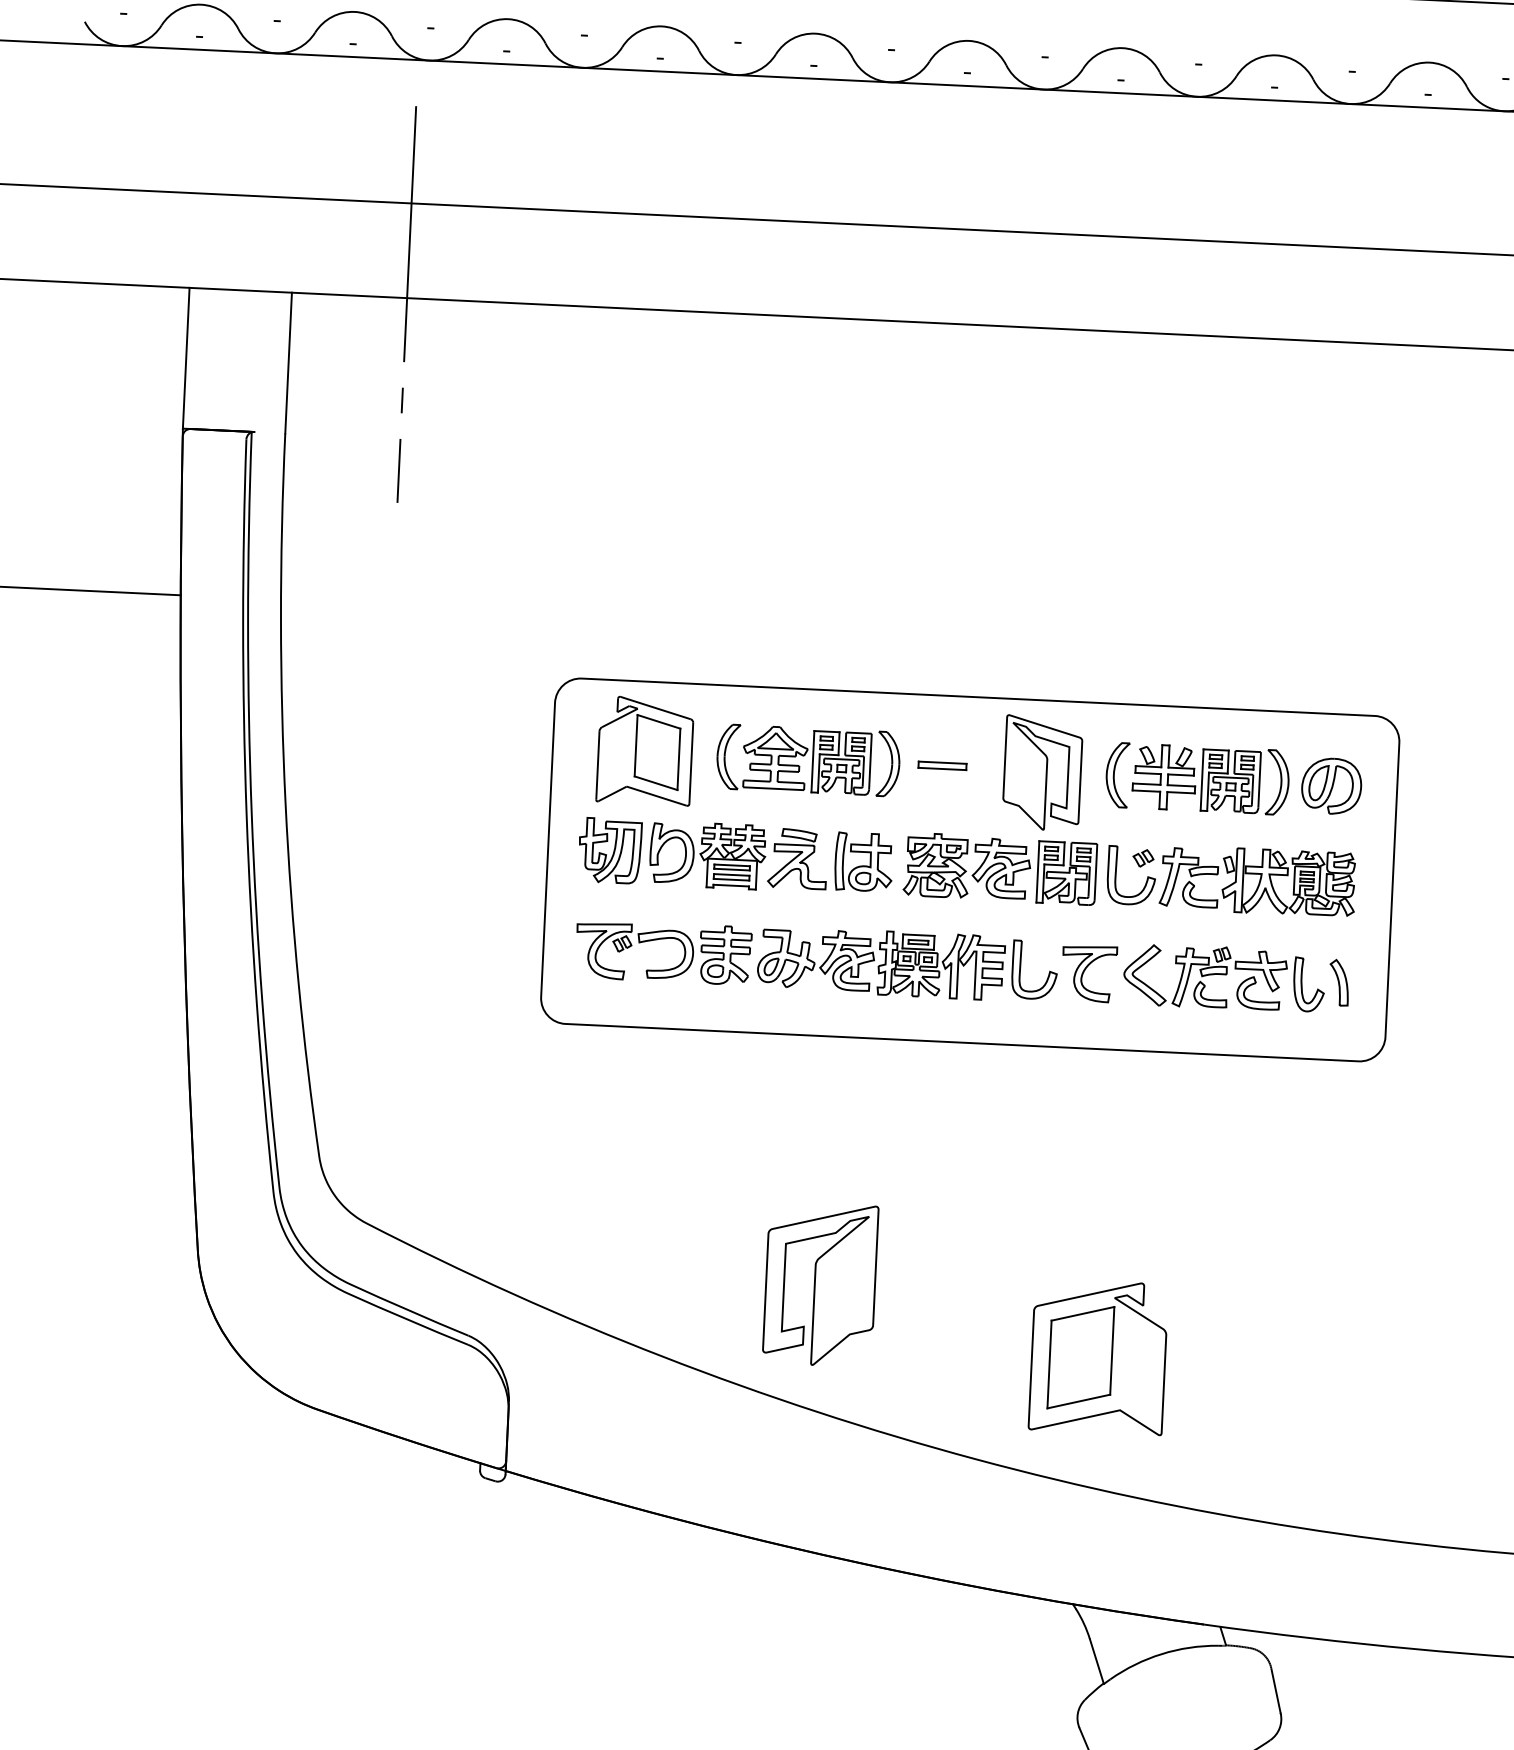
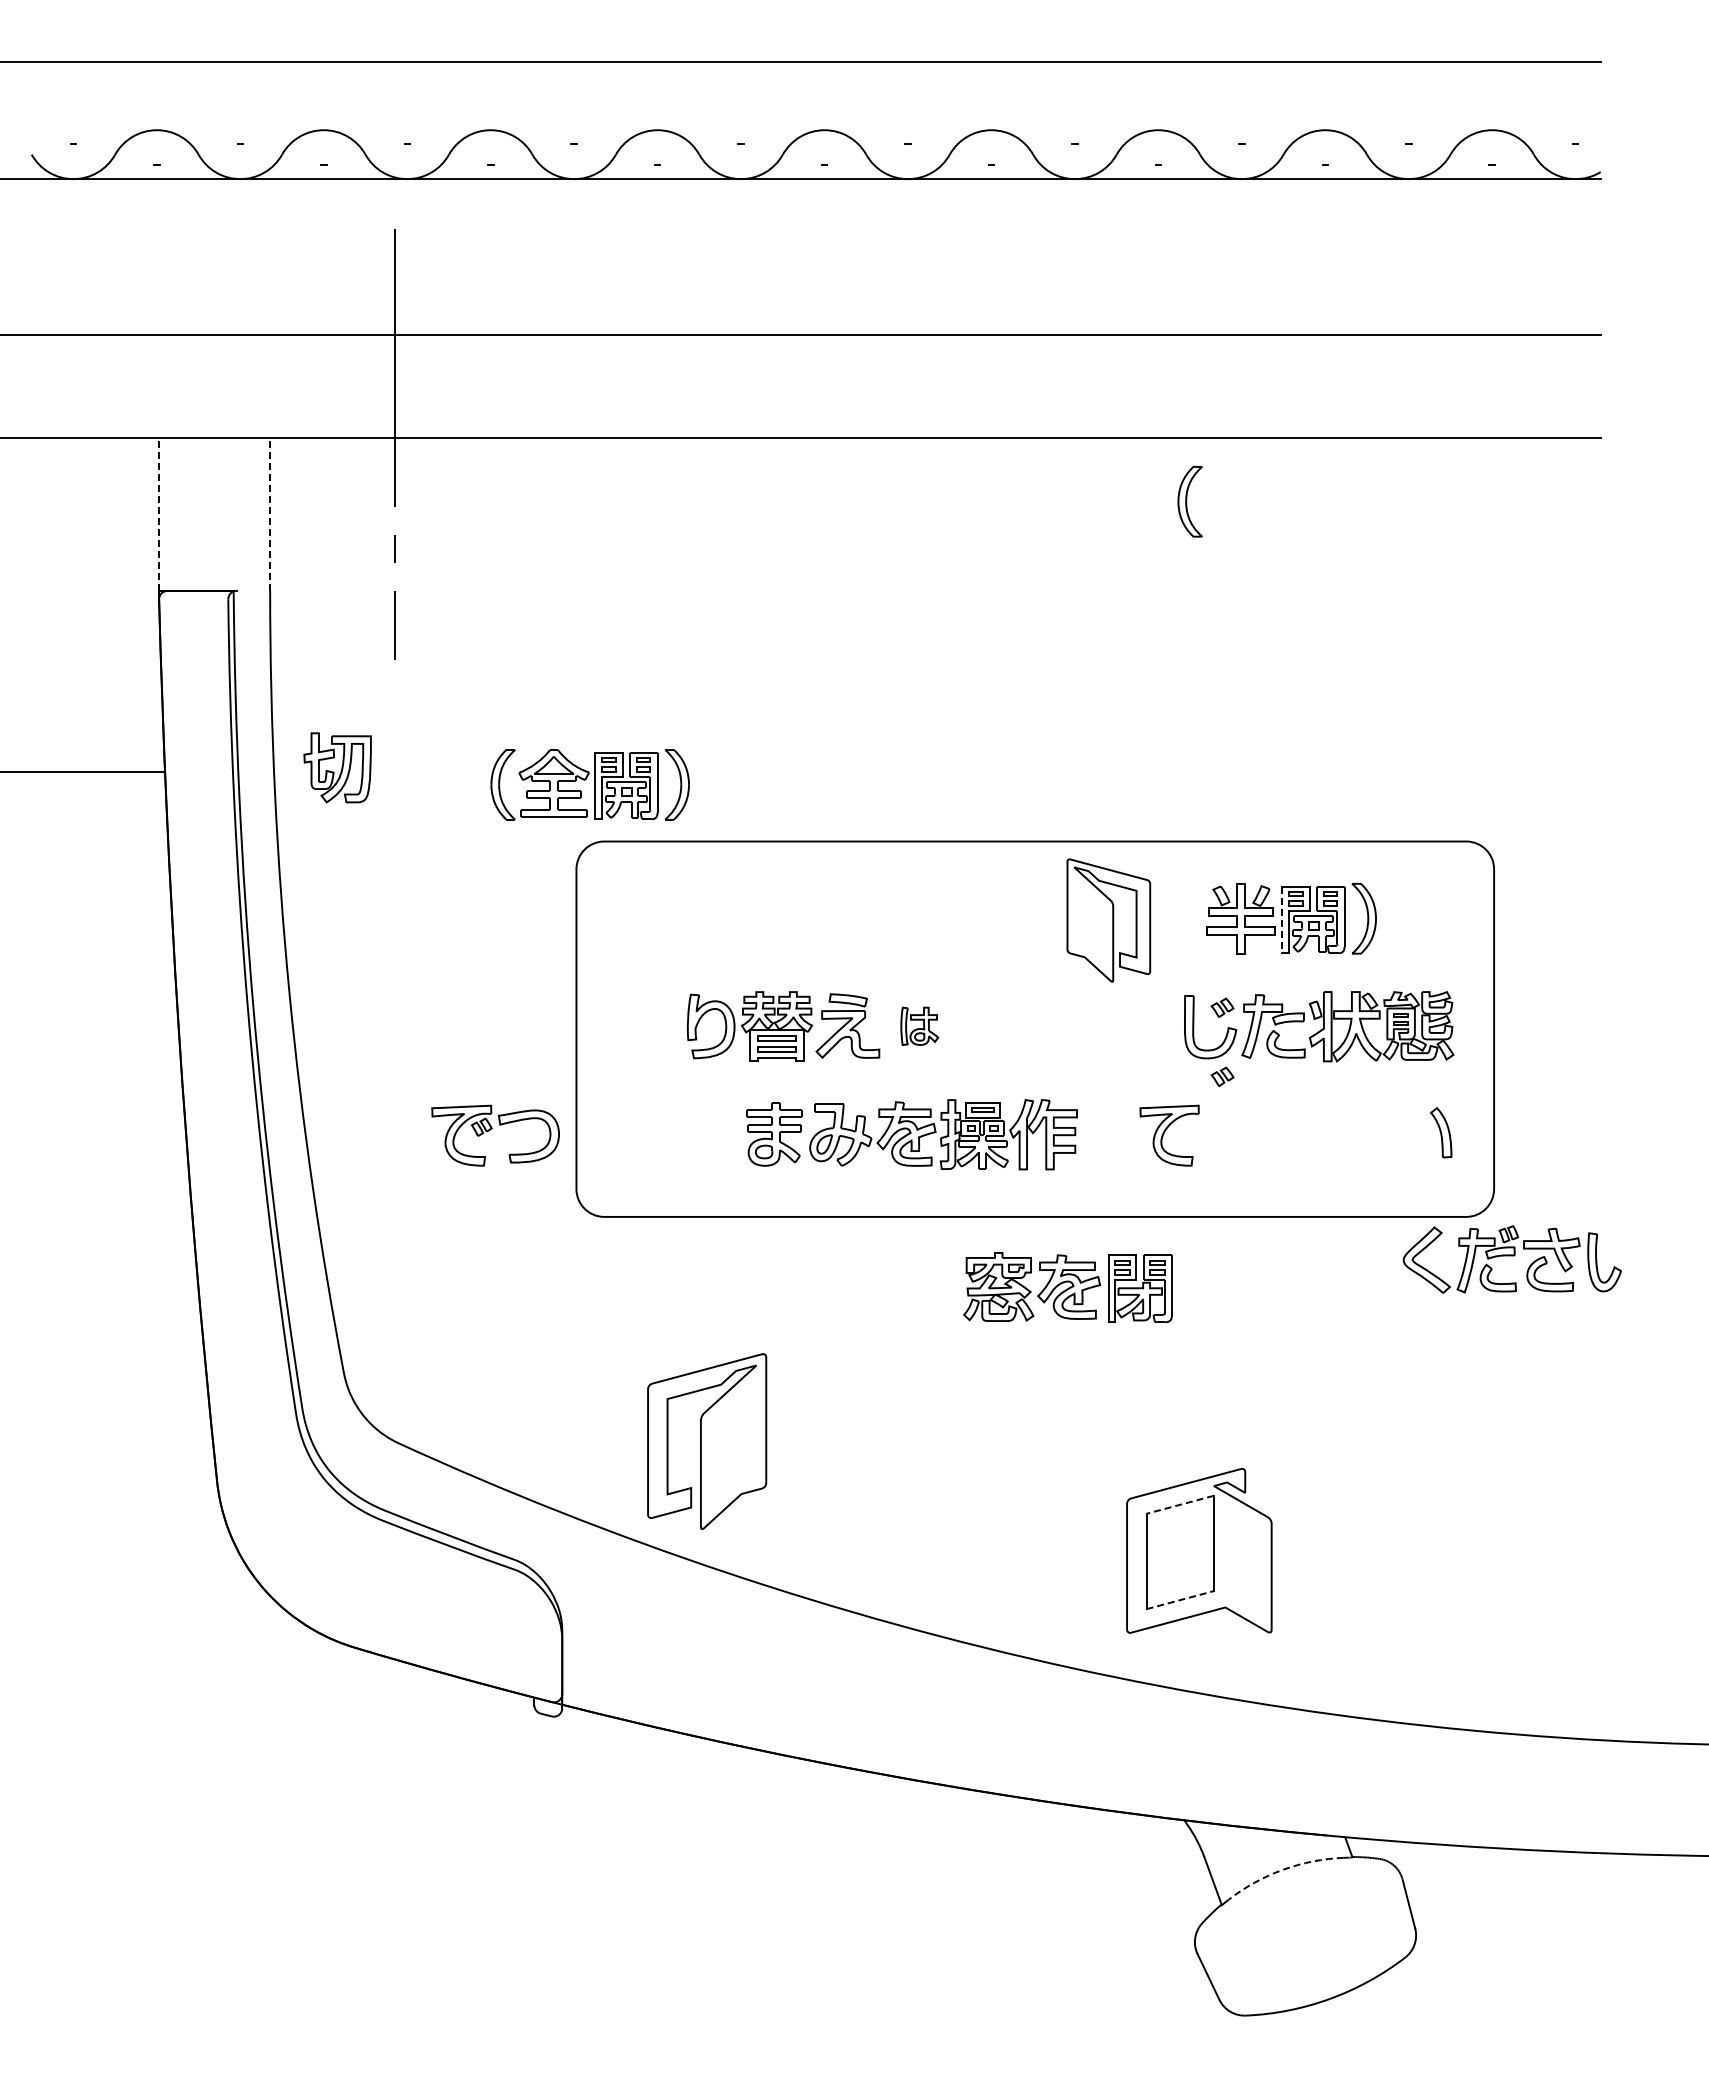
line: (185, 358) -> (158, 514), solid -> dashed
line: (288, 363) -> (270, 514), solid -> dashed
part: (645, 750) -> (676, 916), removed
part: (807, 760) -> (589, 784), moved
part: (942, 765) -> (999, 917), removed
part: (1116, 774) -> (1189, 501), moved
line: (1202, 780) -> (1282, 920), solid -> dashed
part: (1331, 785) -> (1422, 919), removed
part: (609, 850) -> (337, 767), moved
part: (863, 862) -> (919, 1026), size x0.6
part: (1000, 868) -> (1067, 1287), moved
part: (1140, 921) -> (1222, 1076), added
part: (632, 946) -> (492, 1129), moved
part: (1021, 969) -> (1095, 1134), removed
part: (1223, 978) -> (1511, 1259), moved
part: (820, 1284) -> (707, 1441), moved
line: (1083, 1313) -> (1180, 1504), solid -> dashed
line: (1079, 1401) -> (1180, 1600), solid -> dashed
arc: (1161, 1653) -> (1282, 1869), solid -> dashed

